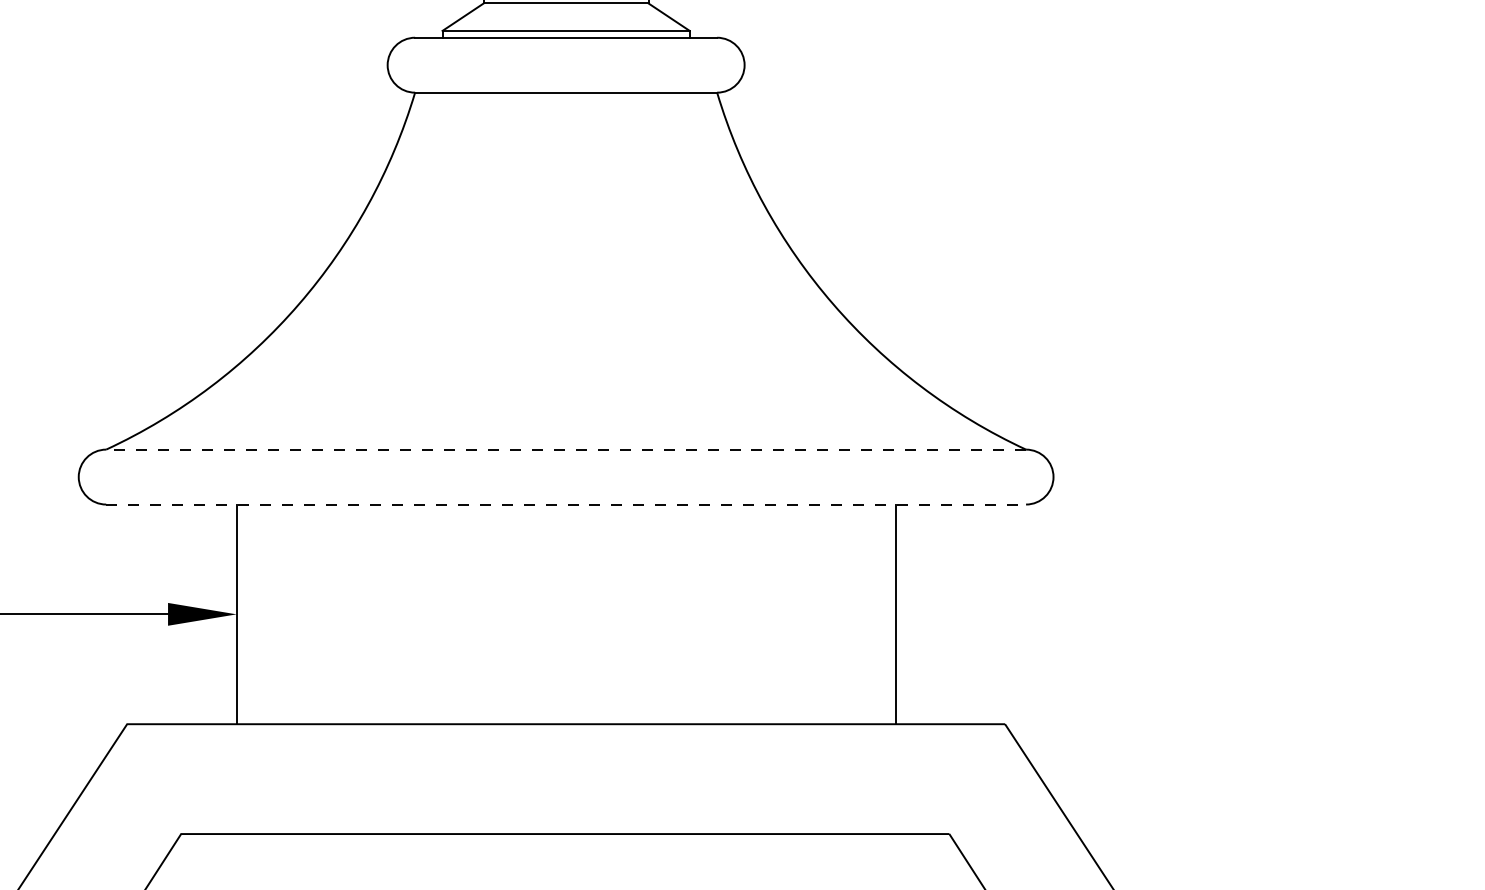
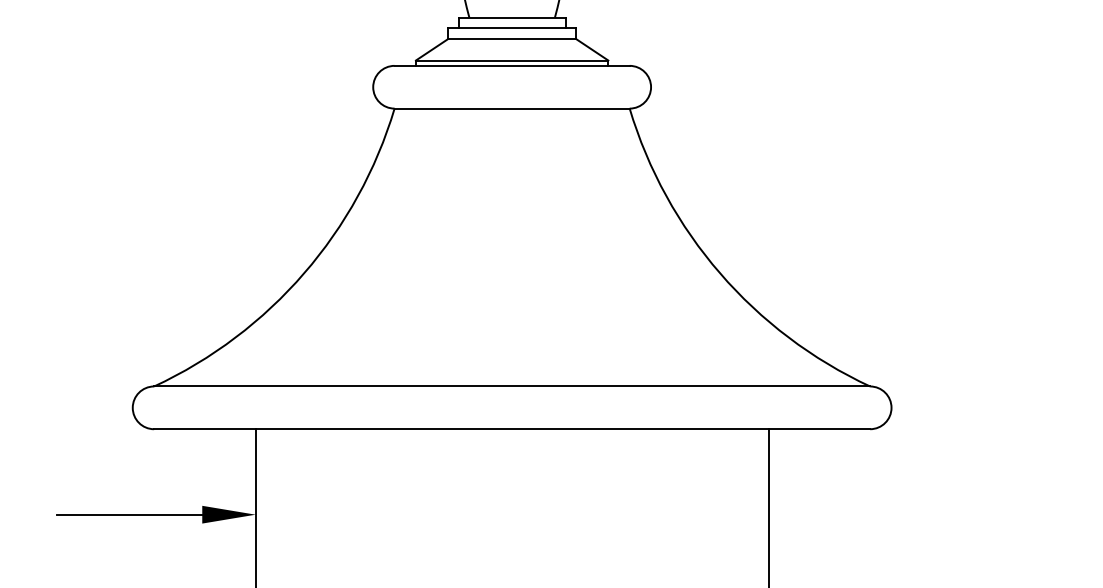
line: (566, 449) -> (512, 386), dashed -> solid
line: (566, 504) -> (512, 429), dashed -> solid

